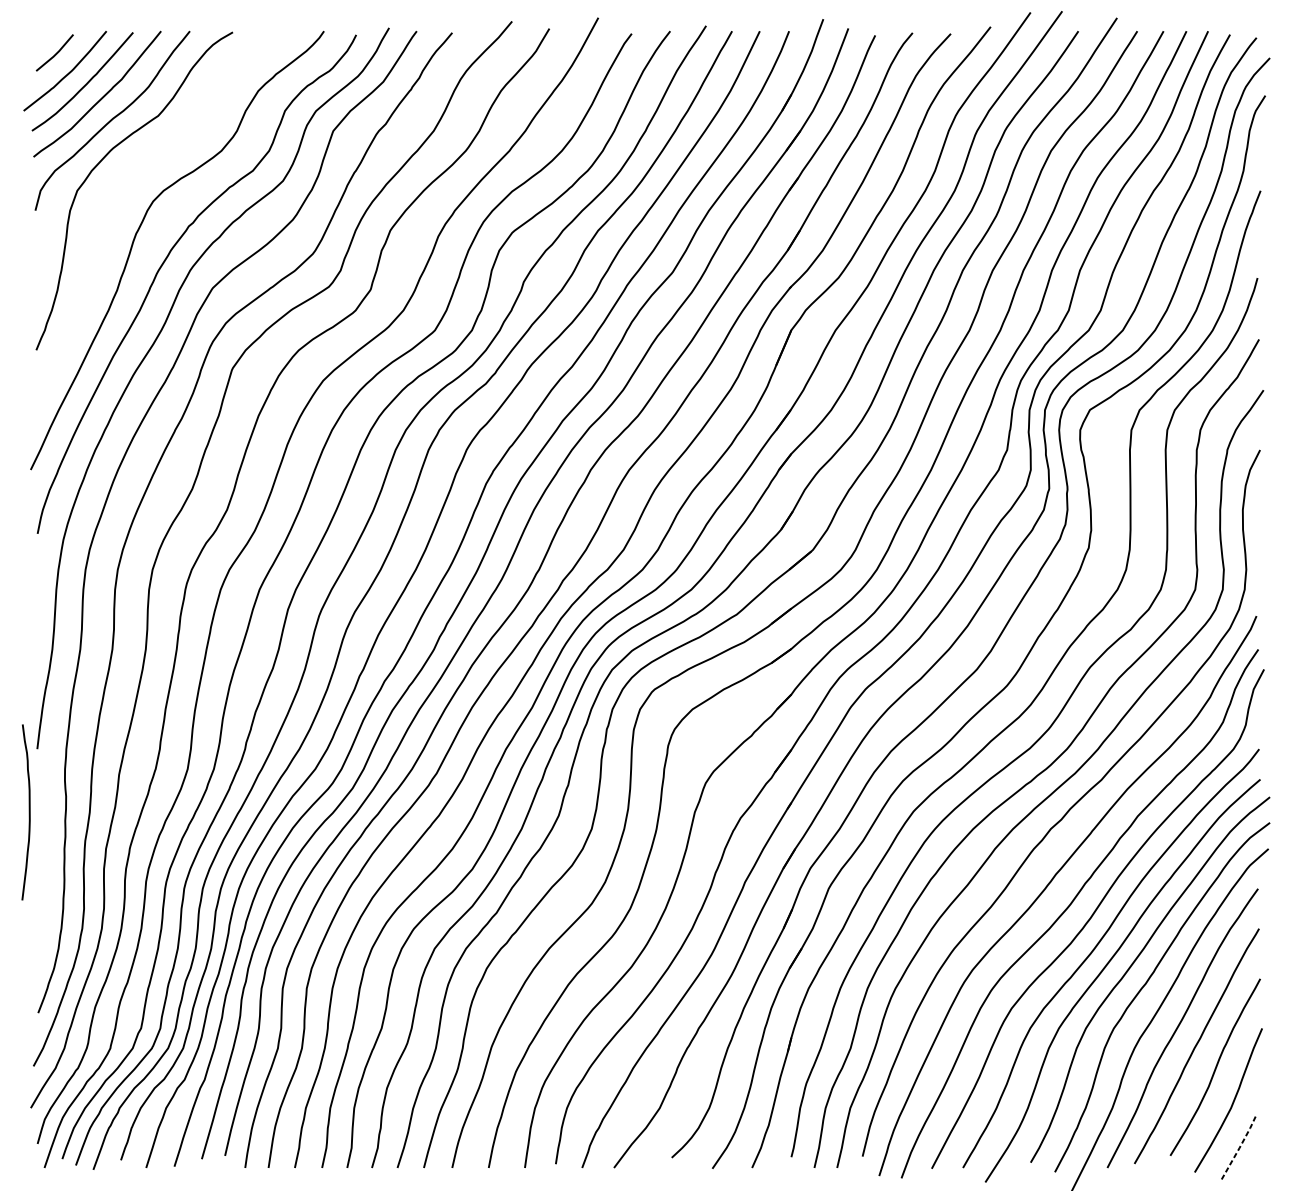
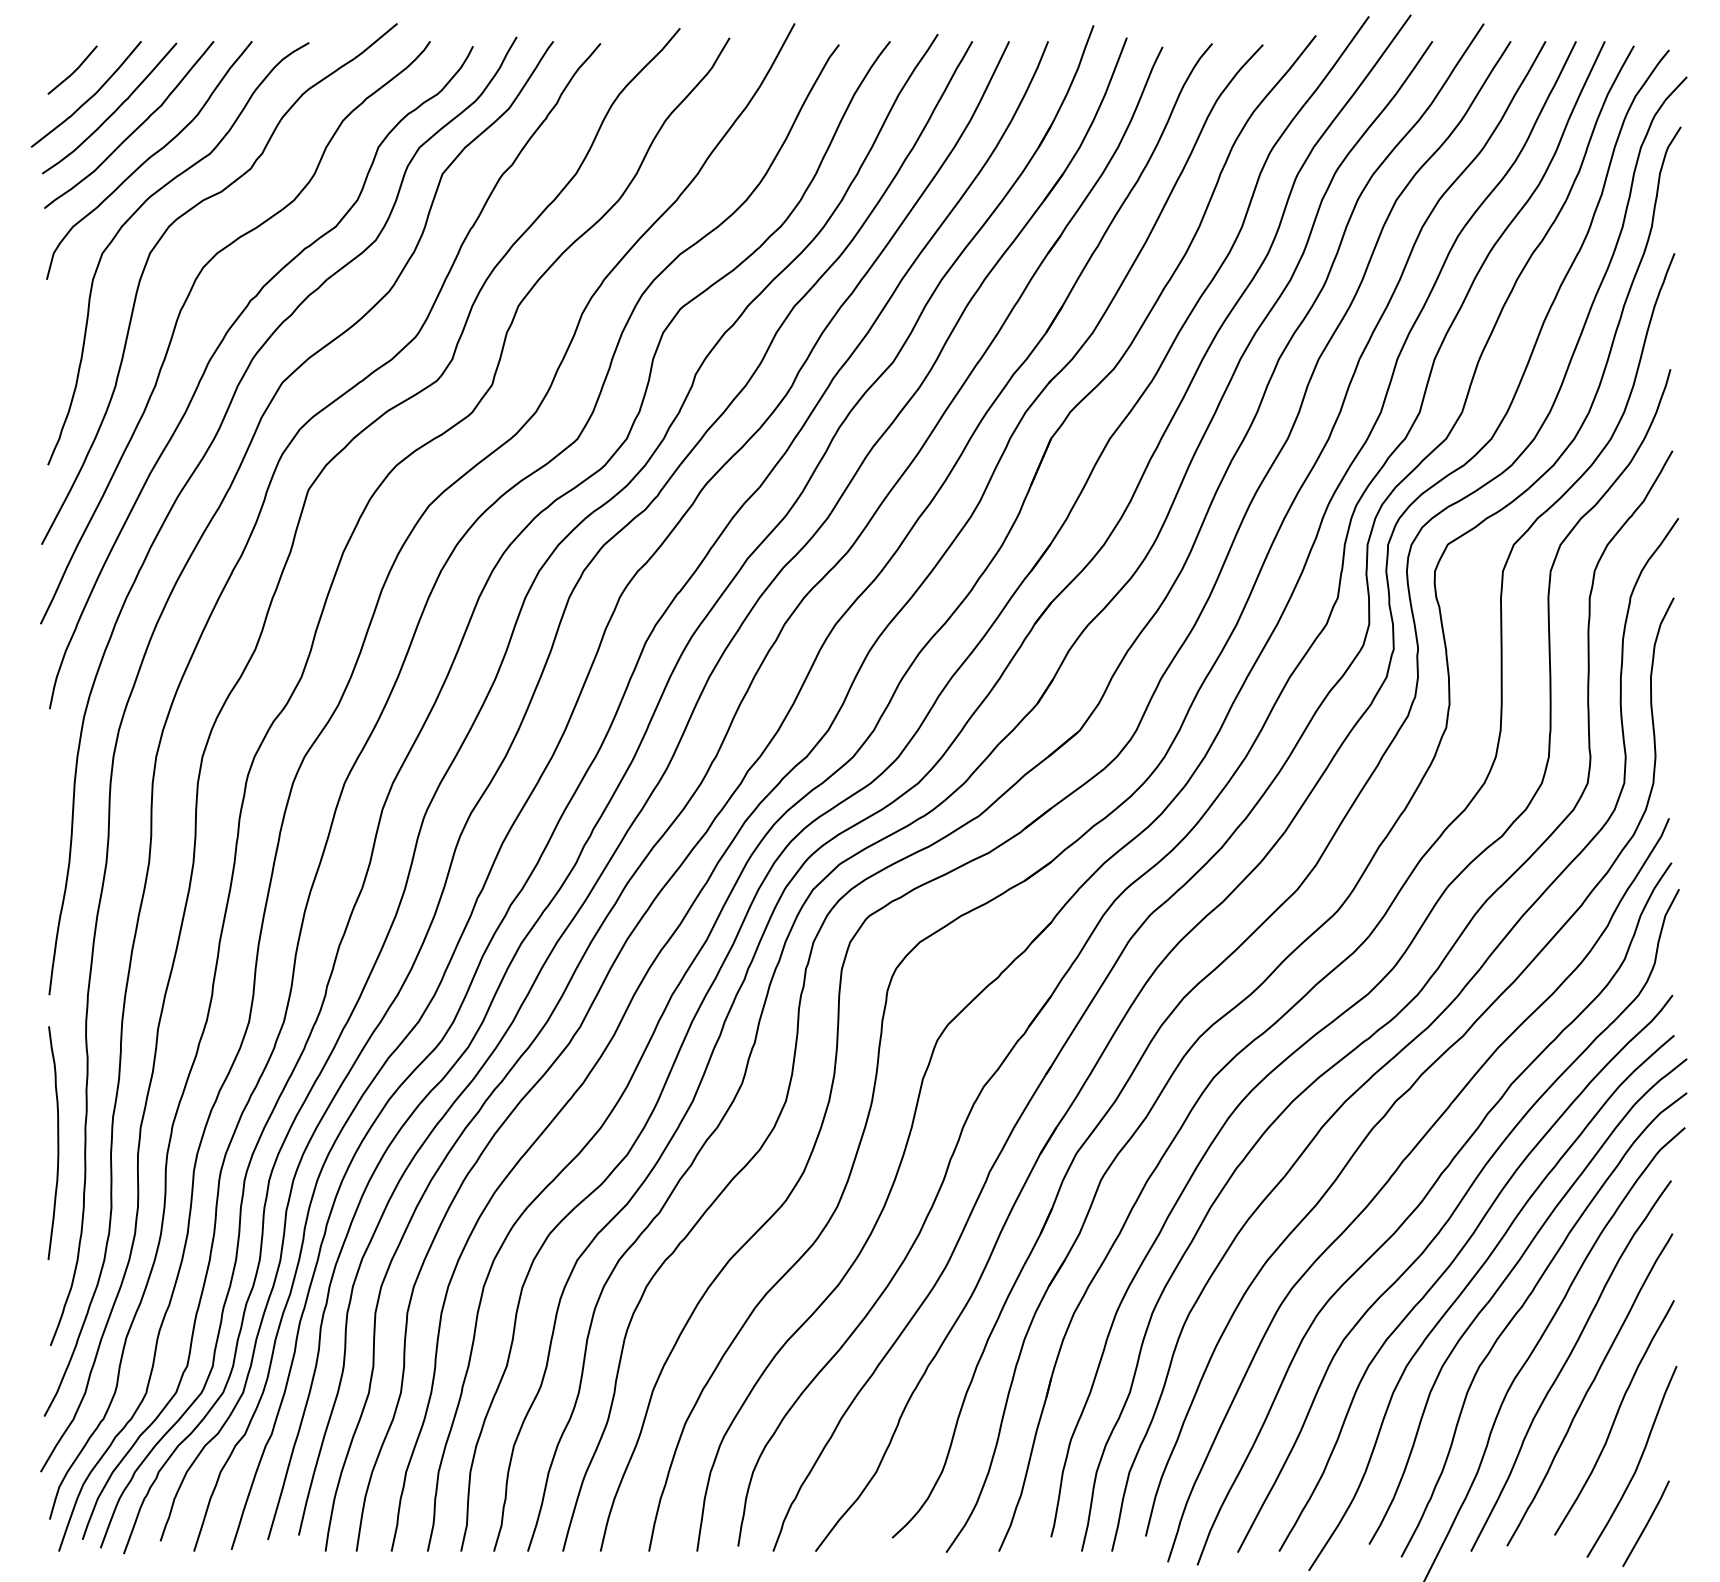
curve: (119, 183) -> (158, 243), added
curve: (29, 812) -> (57, 1143), moved
line: (1240, 1146) -> (1647, 1523), dashed -> solid

